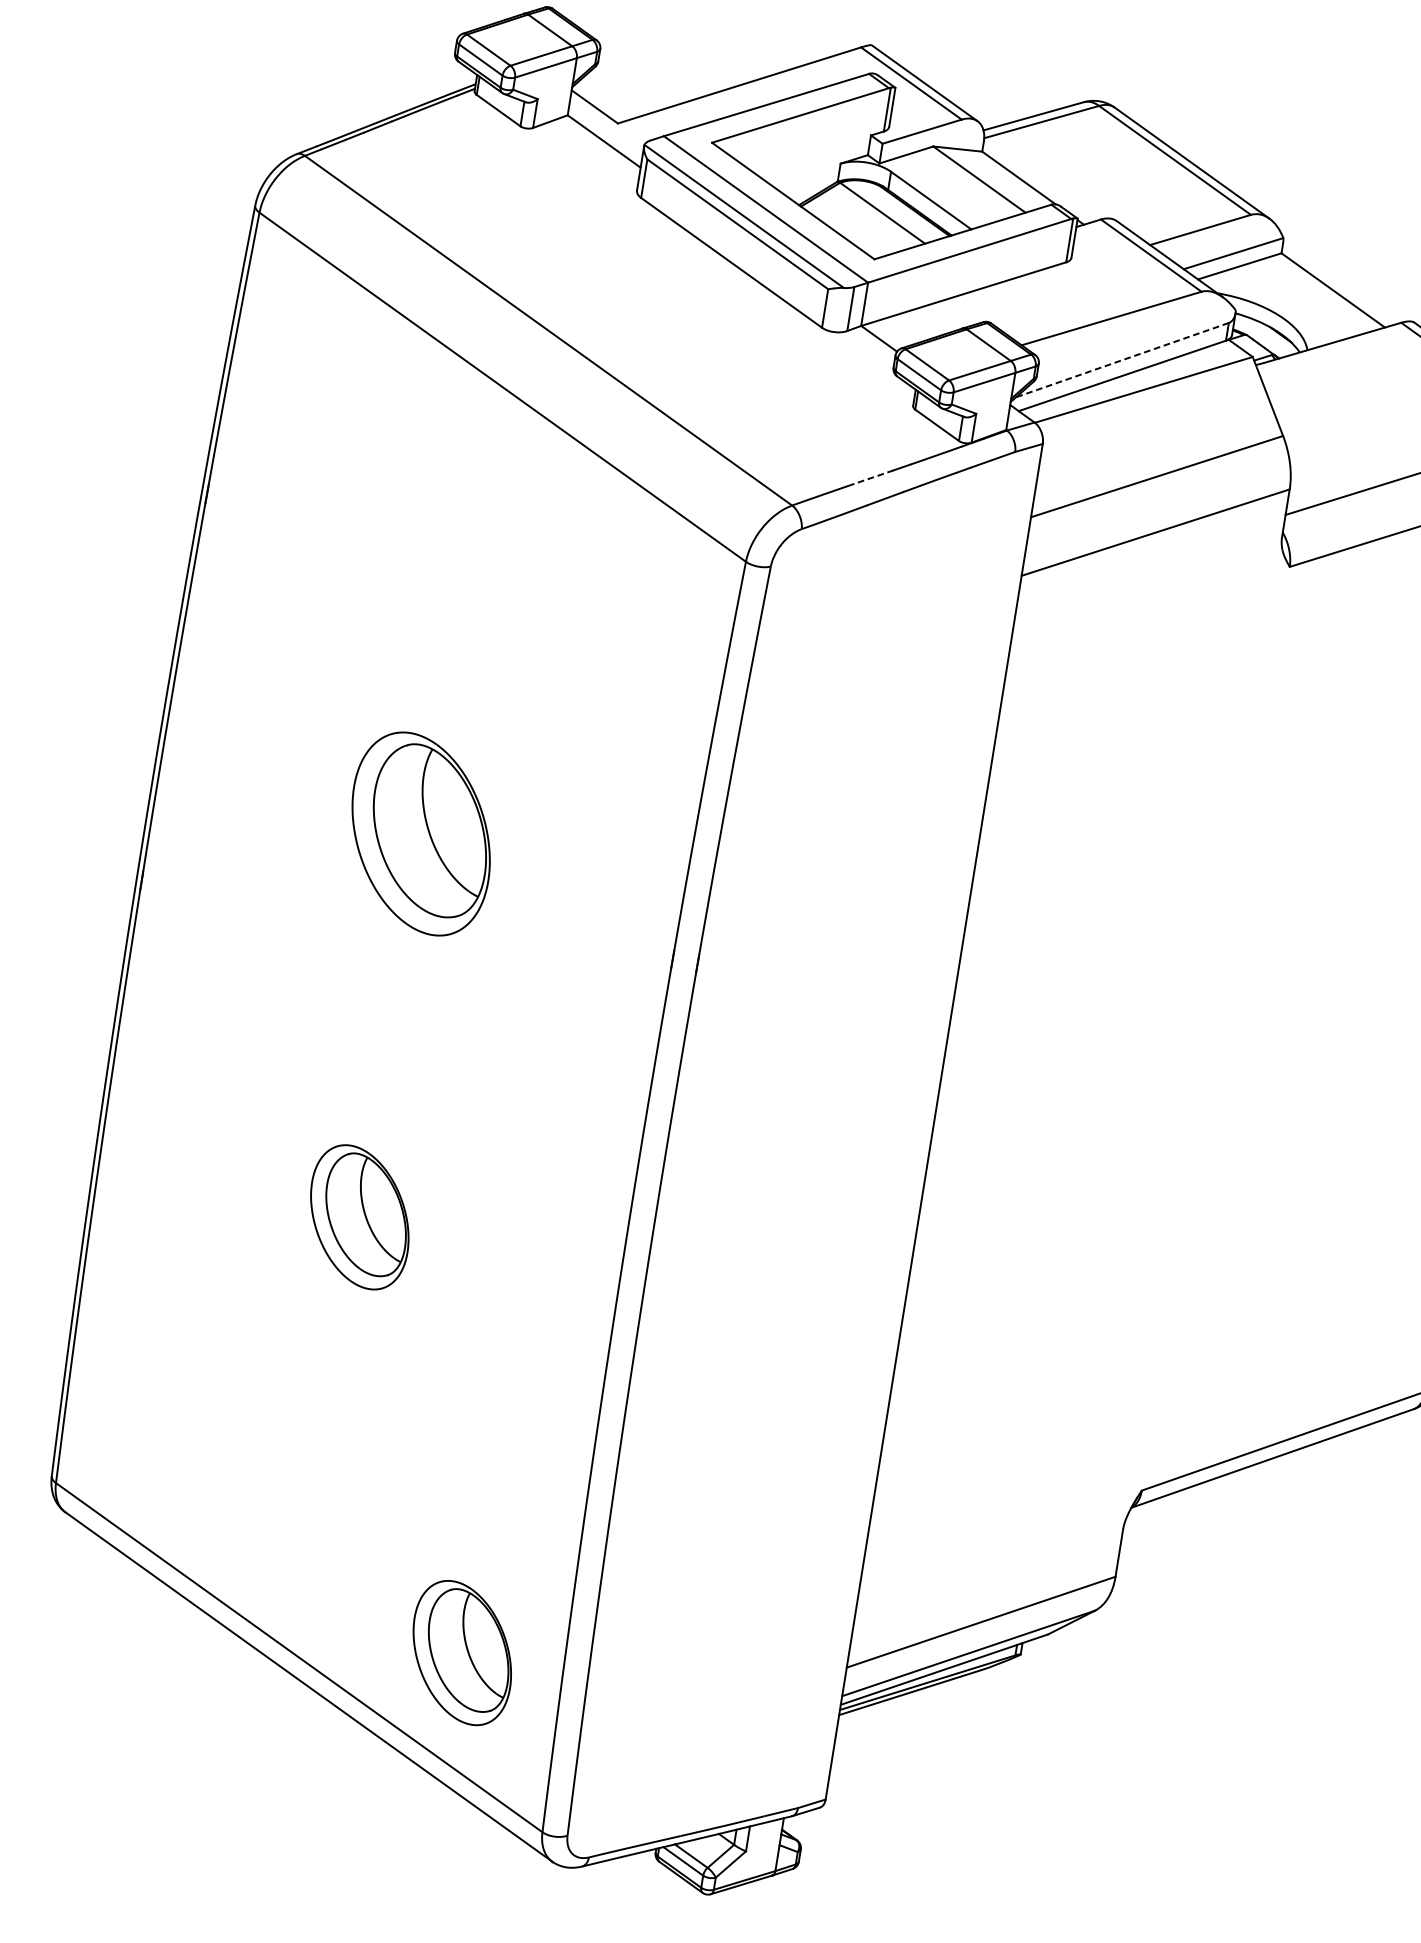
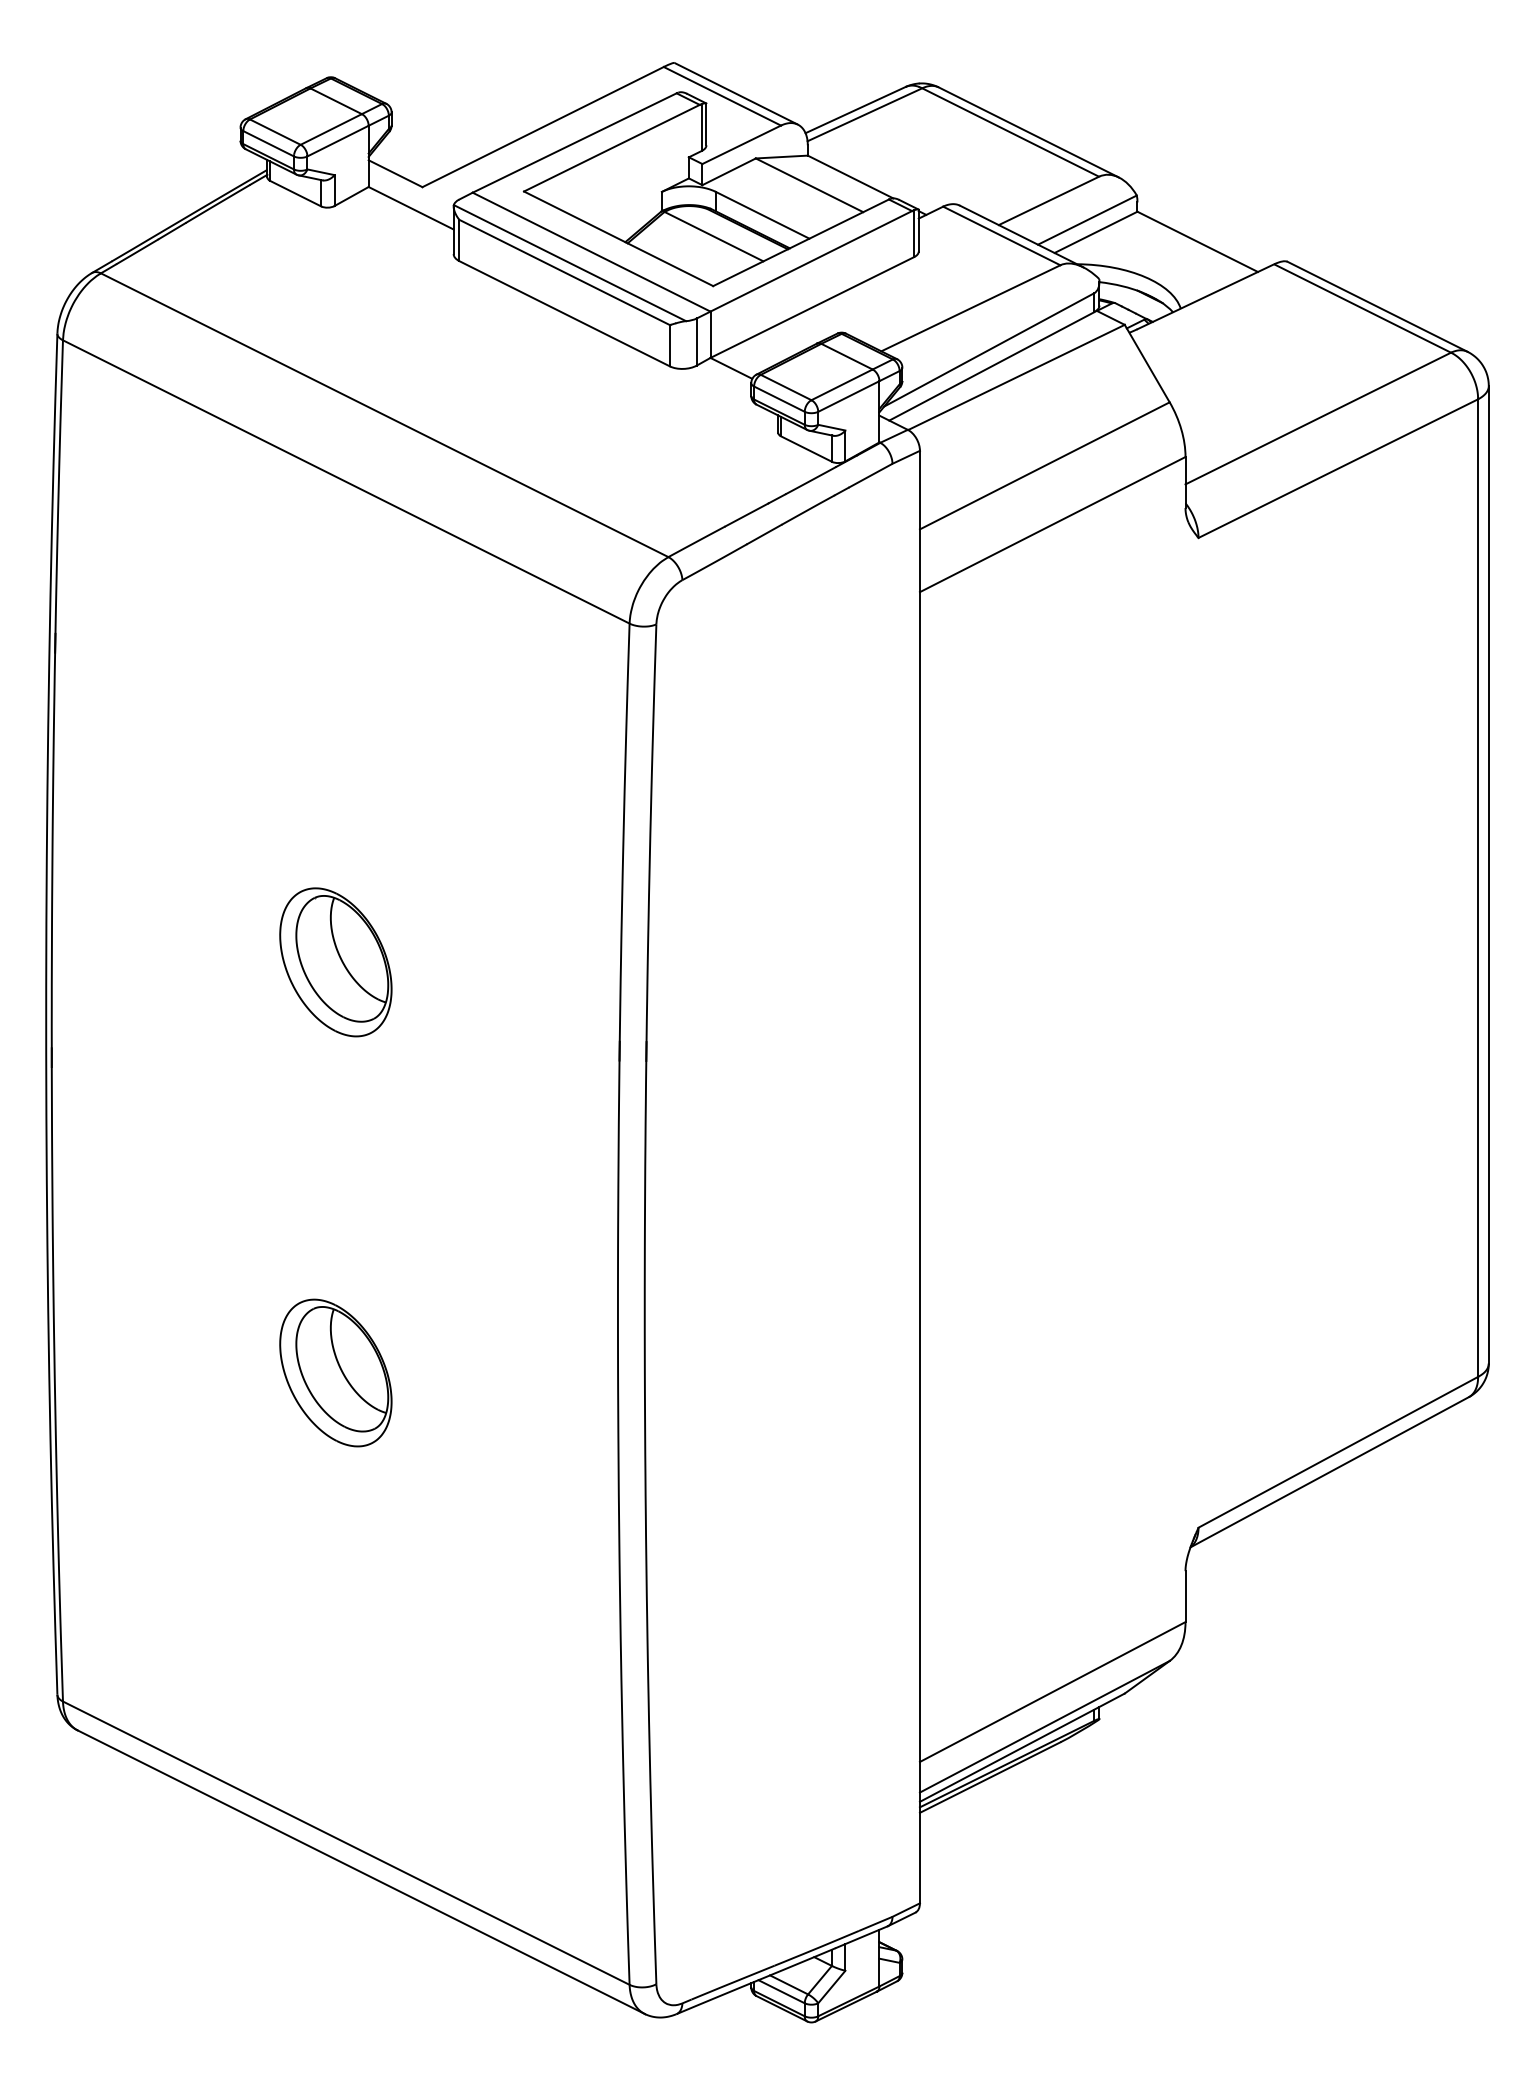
line: (1121, 360) -> (988, 350), dashed -> solid
line: (871, 478) -> (746, 515), dashed -> solid
part: (420, 834) -> (335, 962), size x0.71
part: (462, 1652) -> (515, 1810), removed

